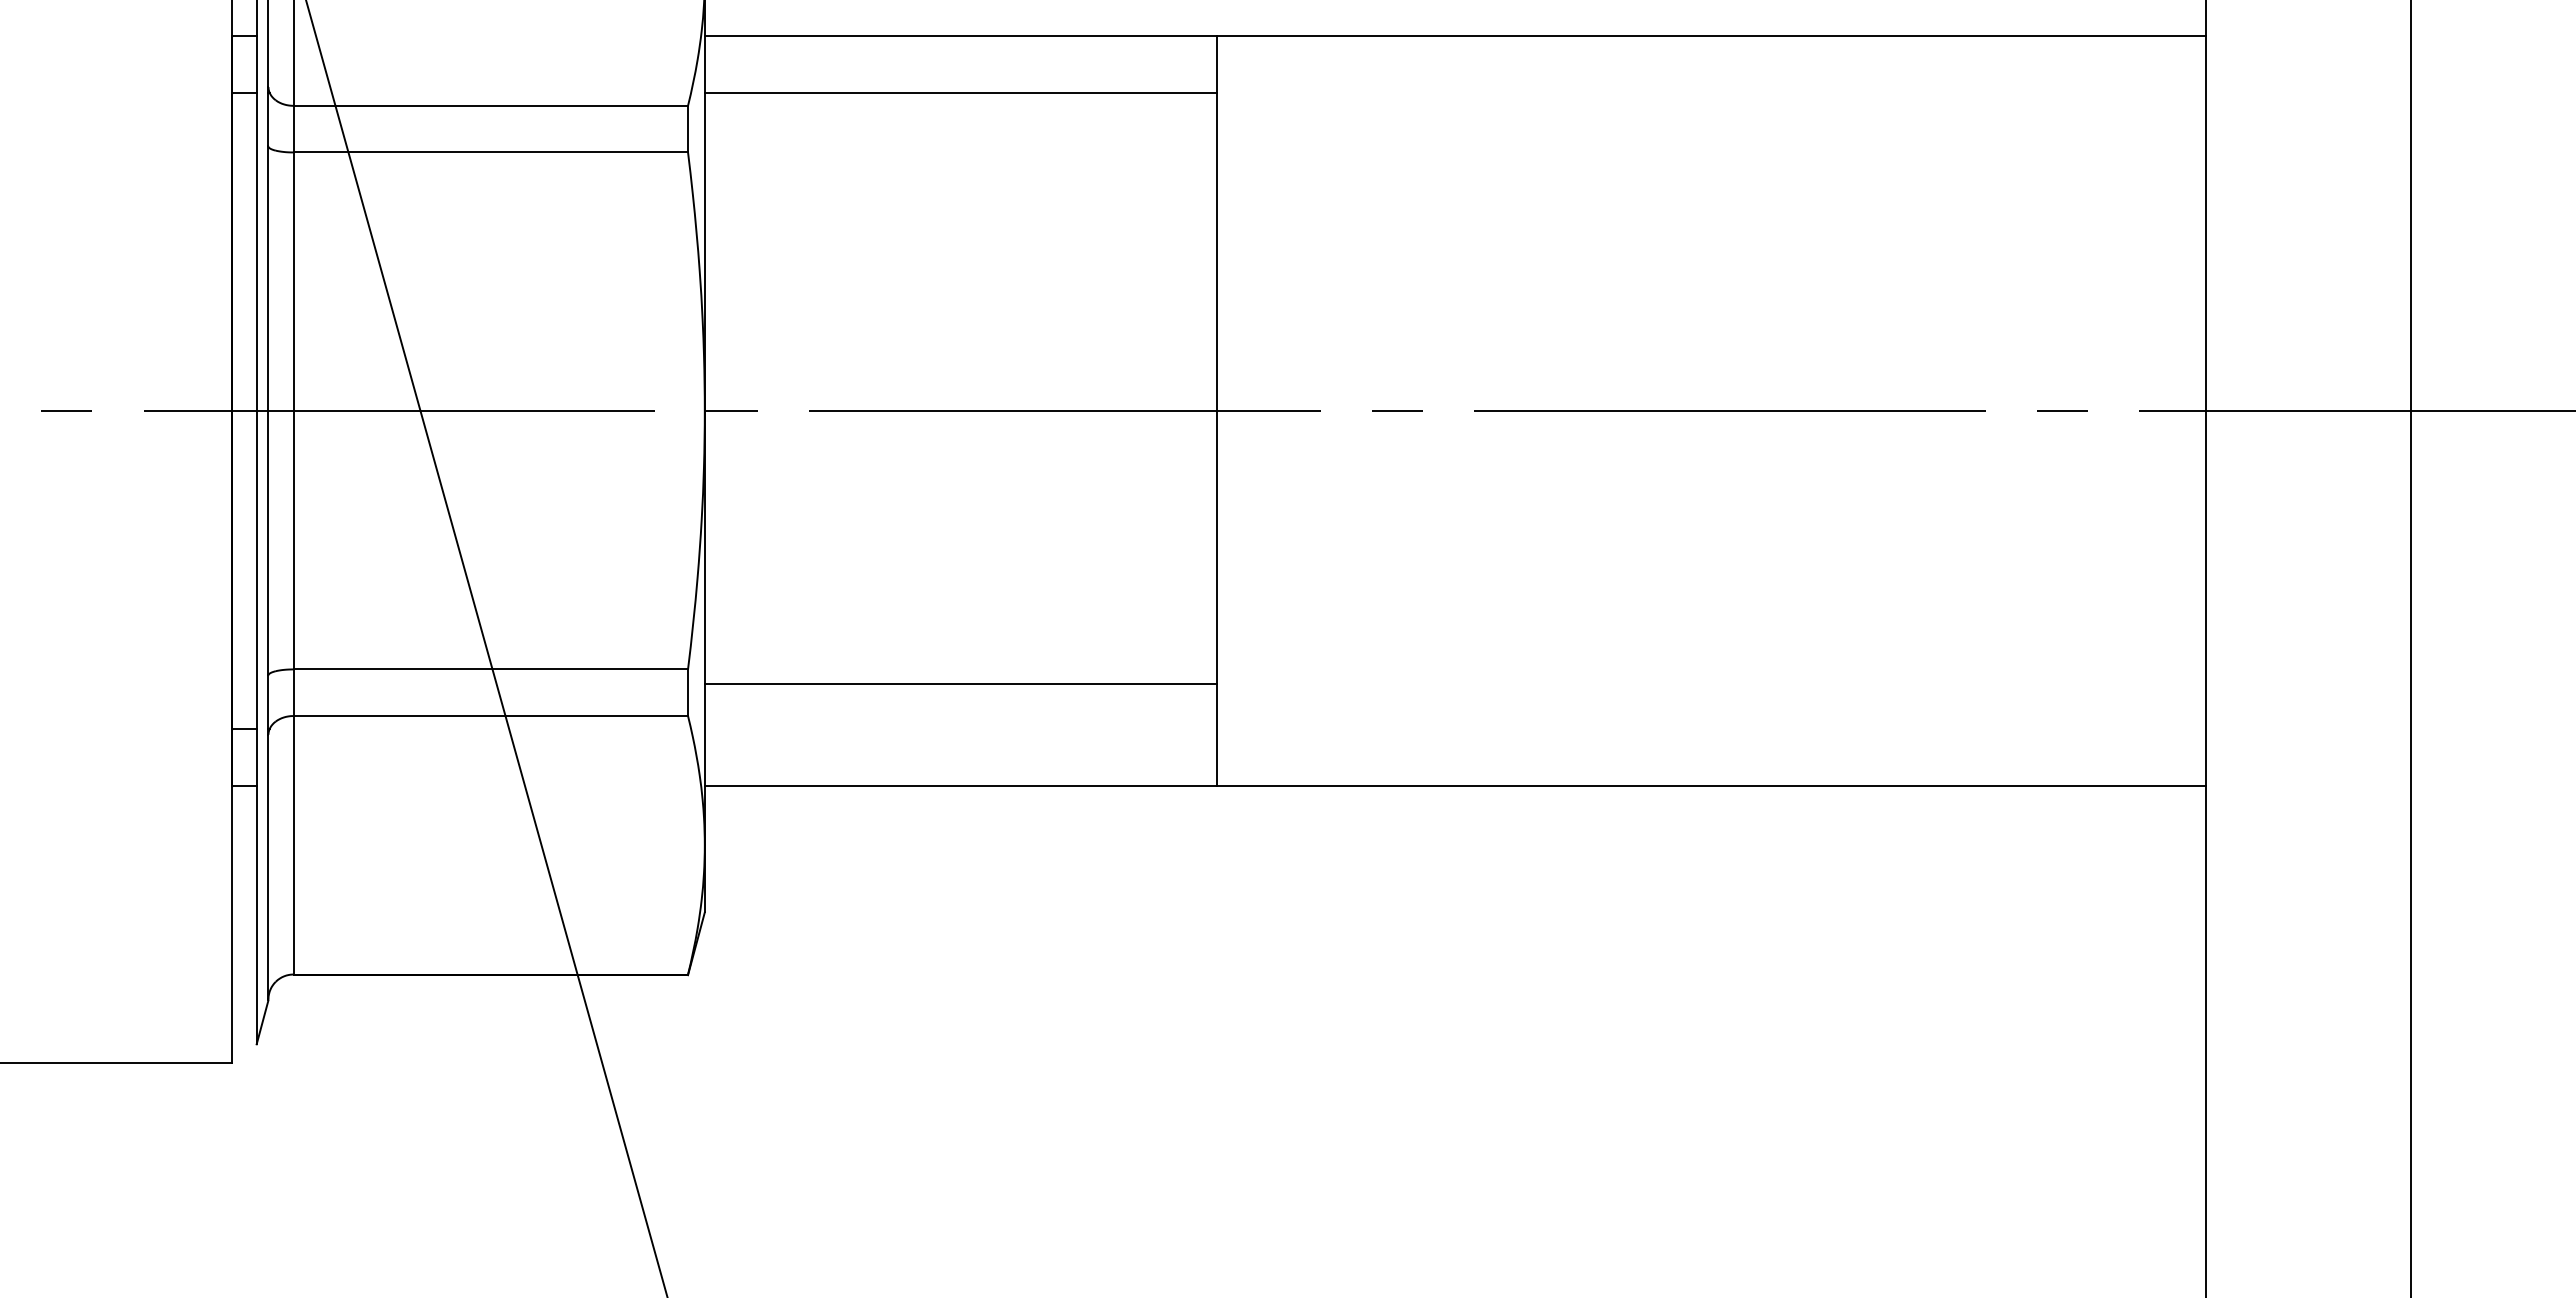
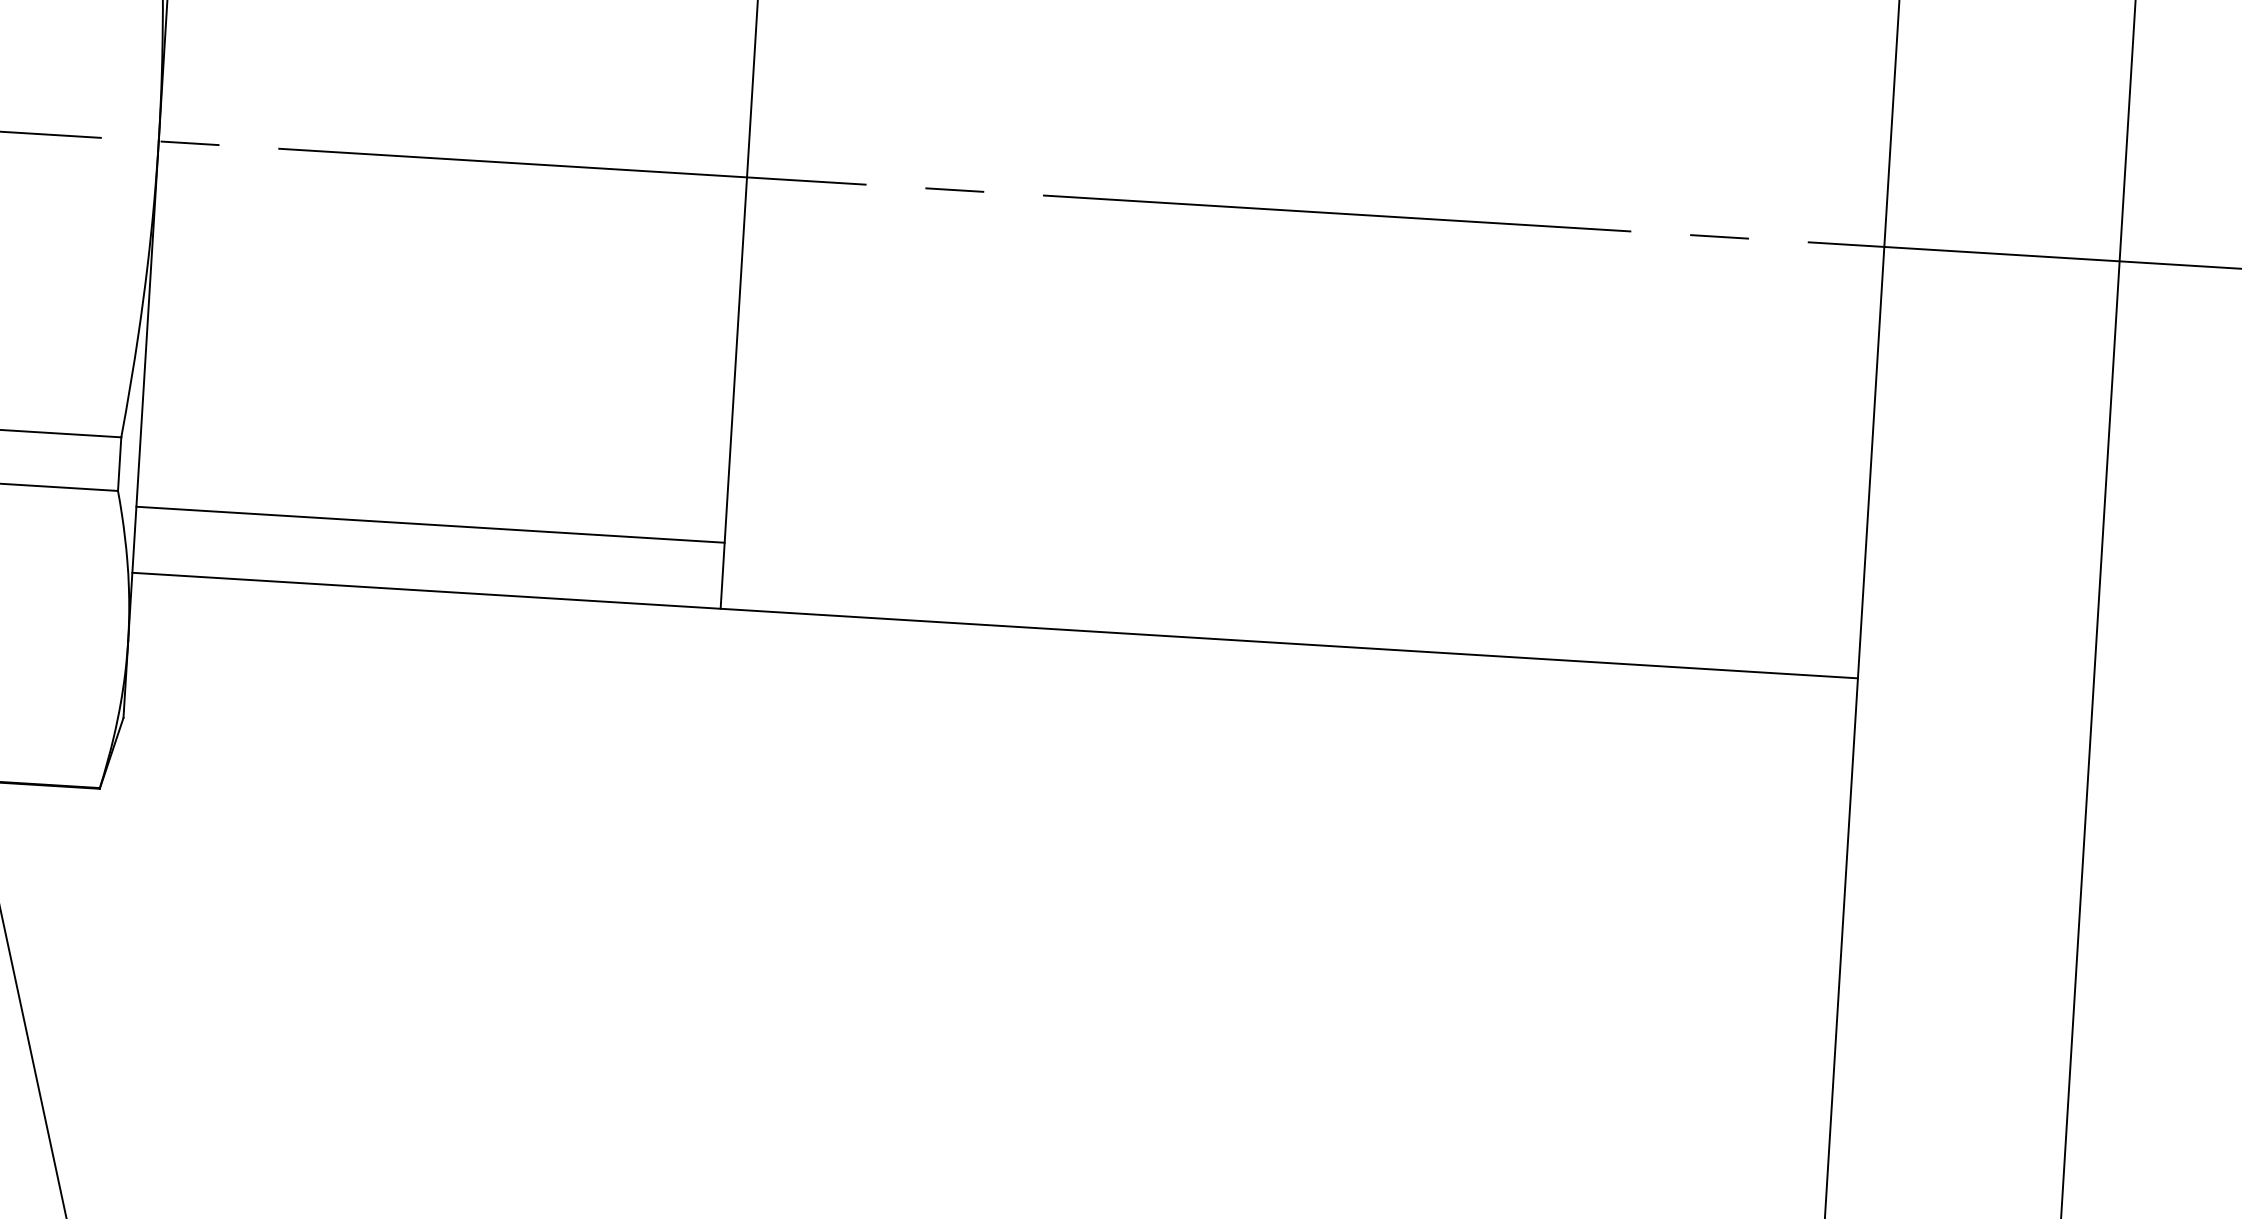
line: (960, 683) -> (430, 524), moved

